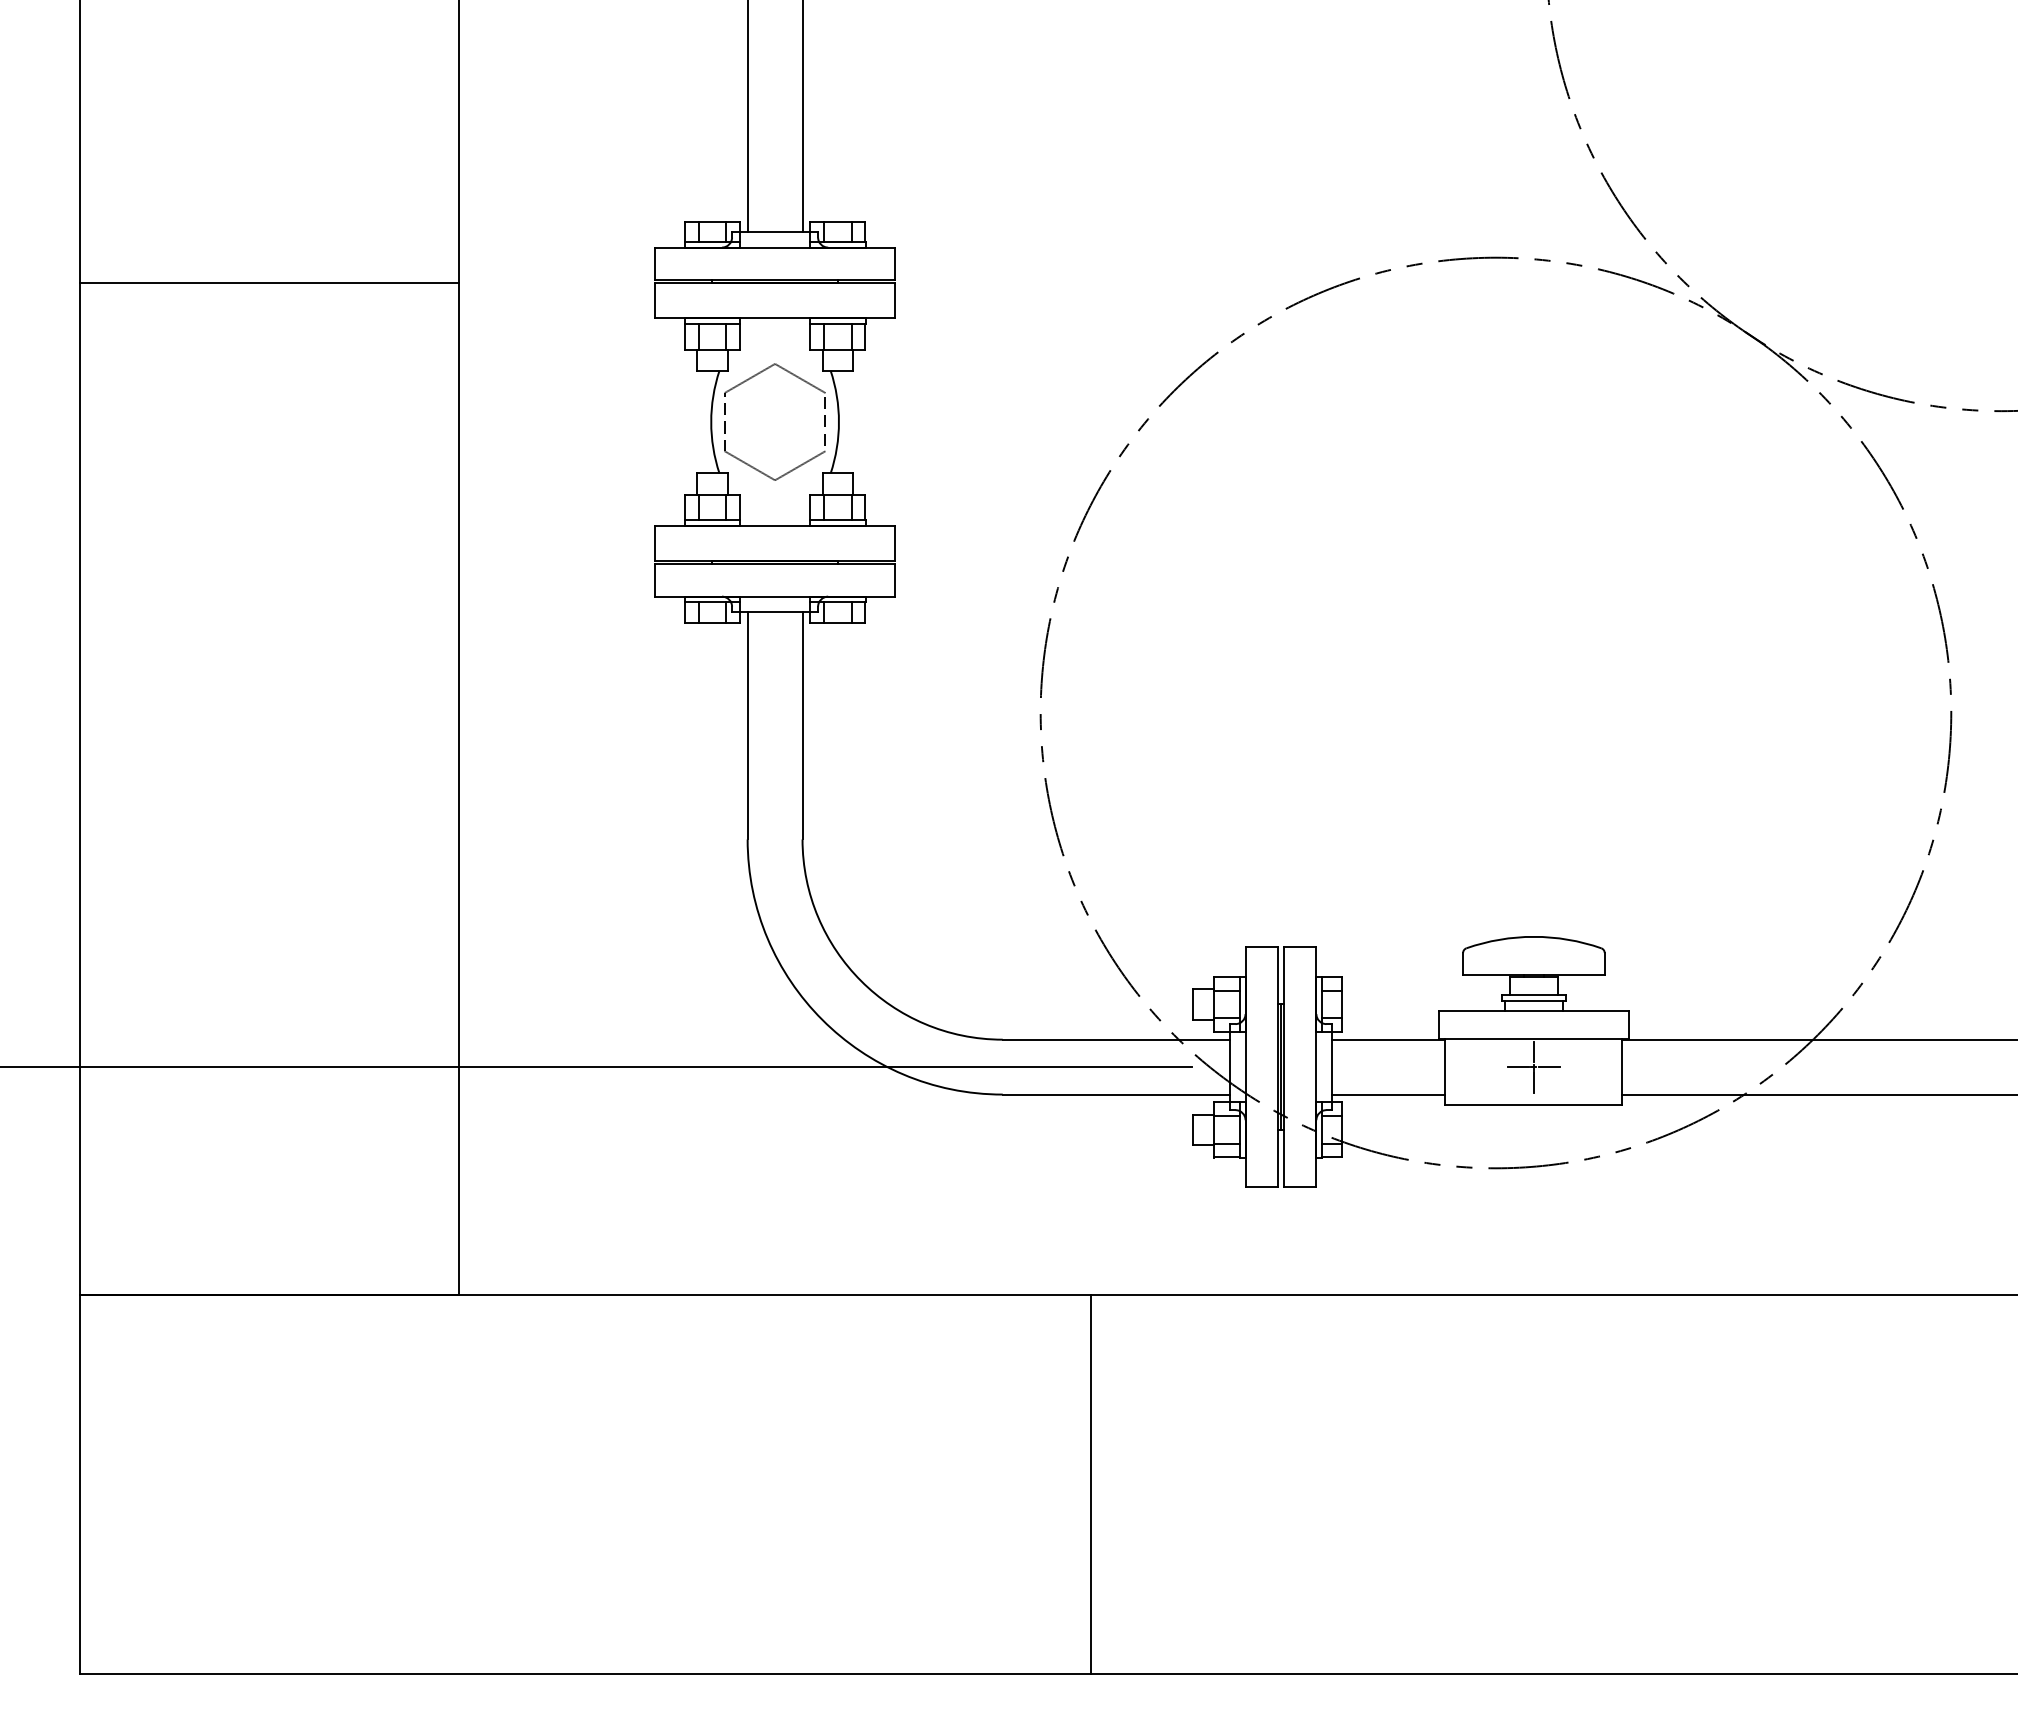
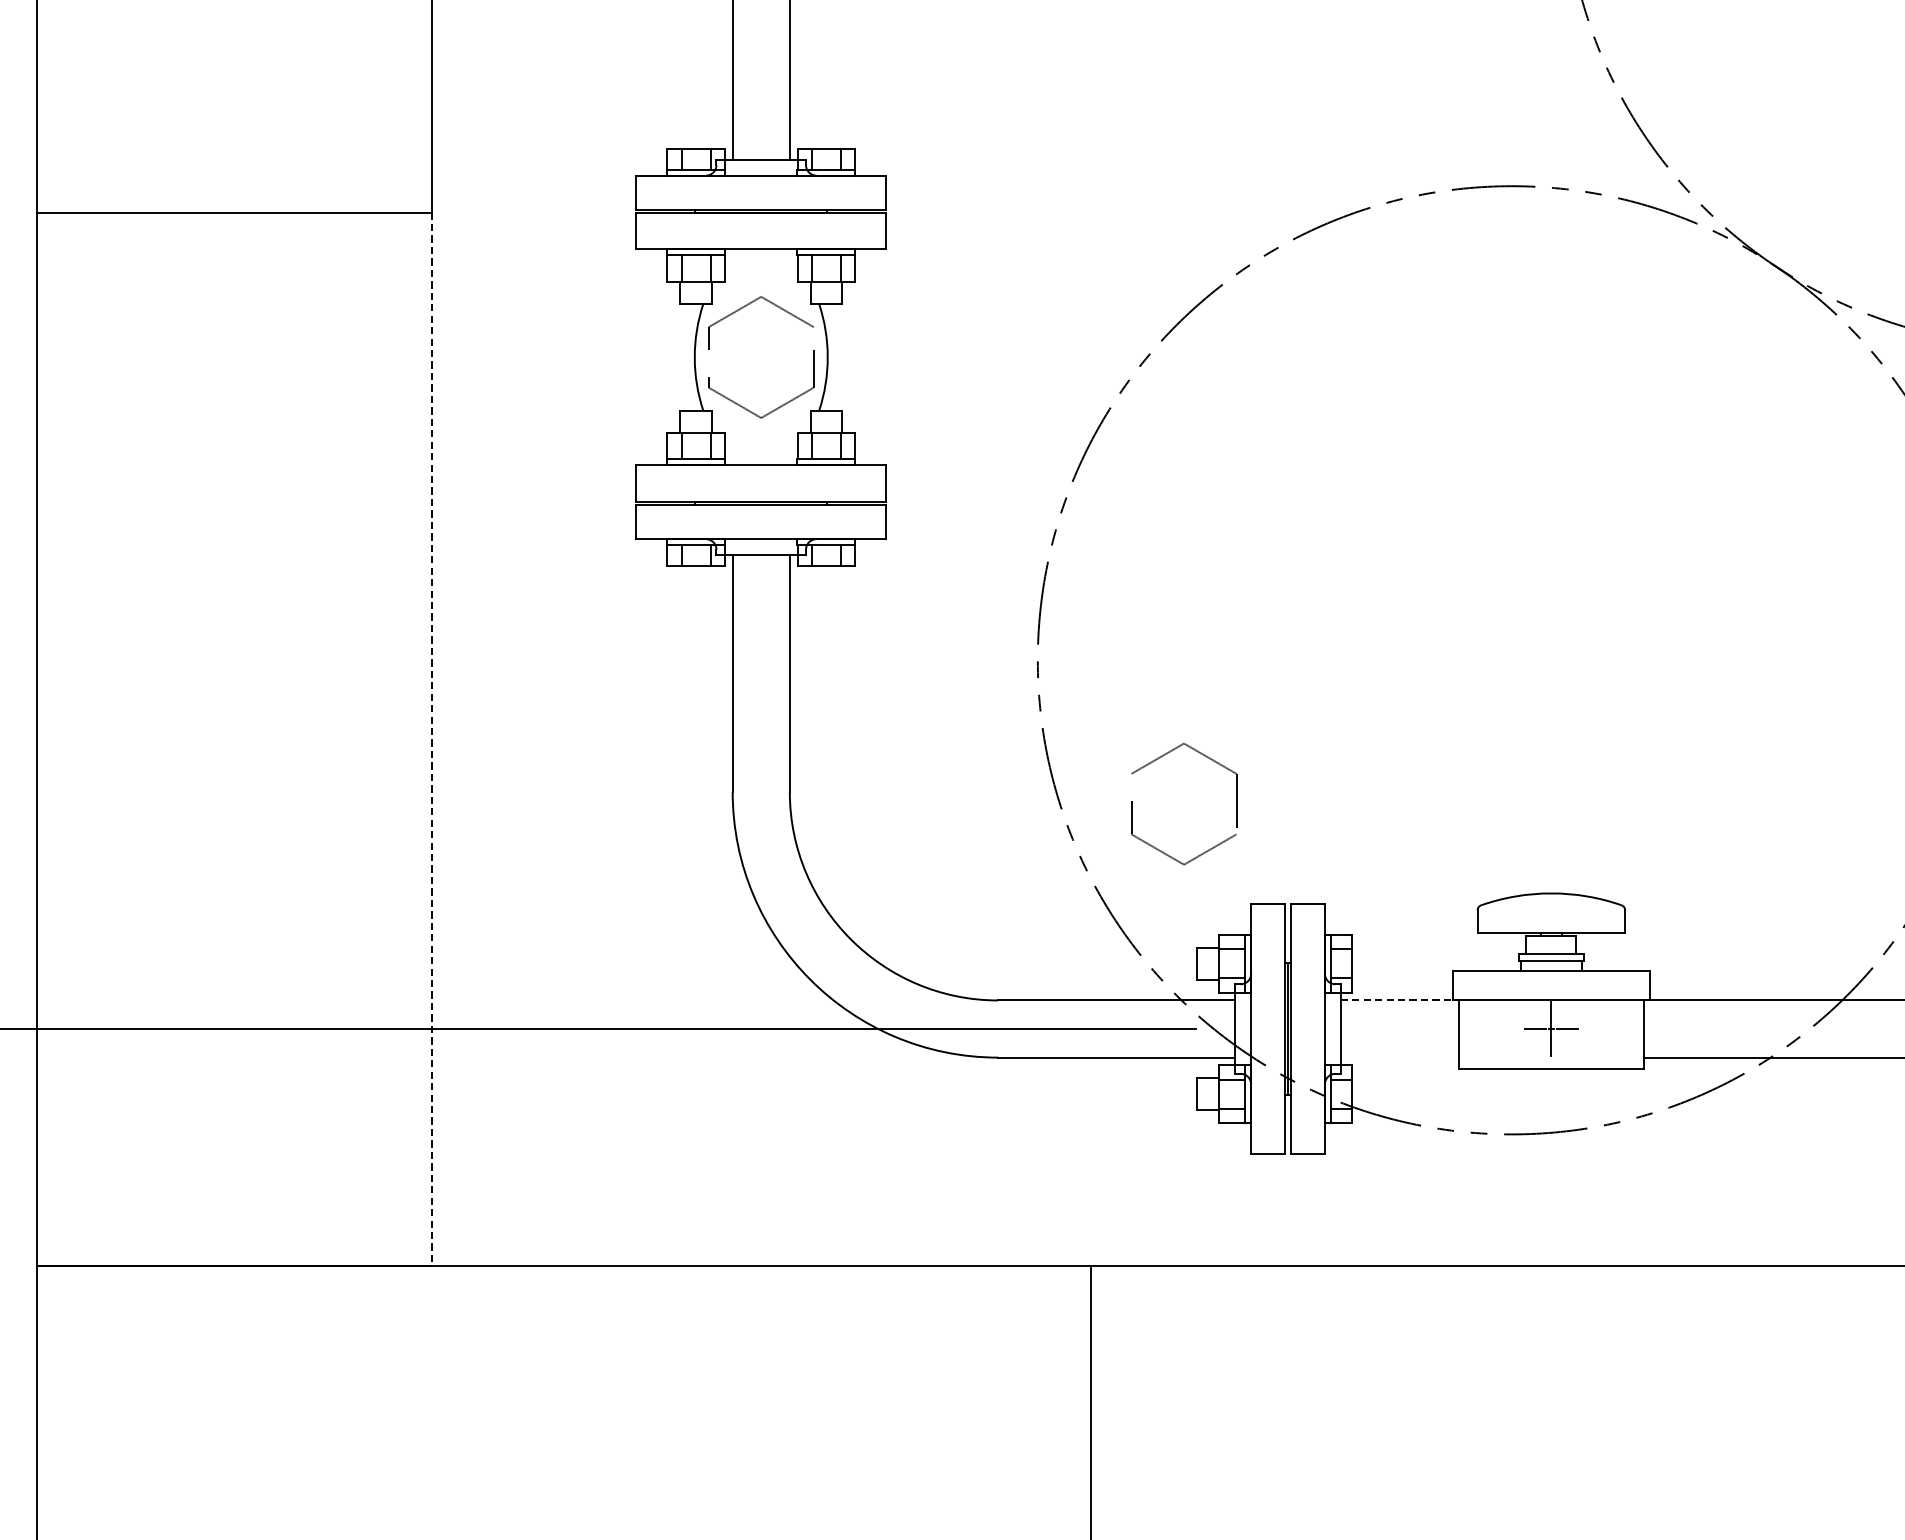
line: (458, 788) -> (431, 738), solid -> dashed
part: (1158, 807) -> (1160, 758), added
line: (1388, 1039) -> (1399, 1000), solid -> dashed
line: (1388, 1094) -> (1399, 1057), removed

